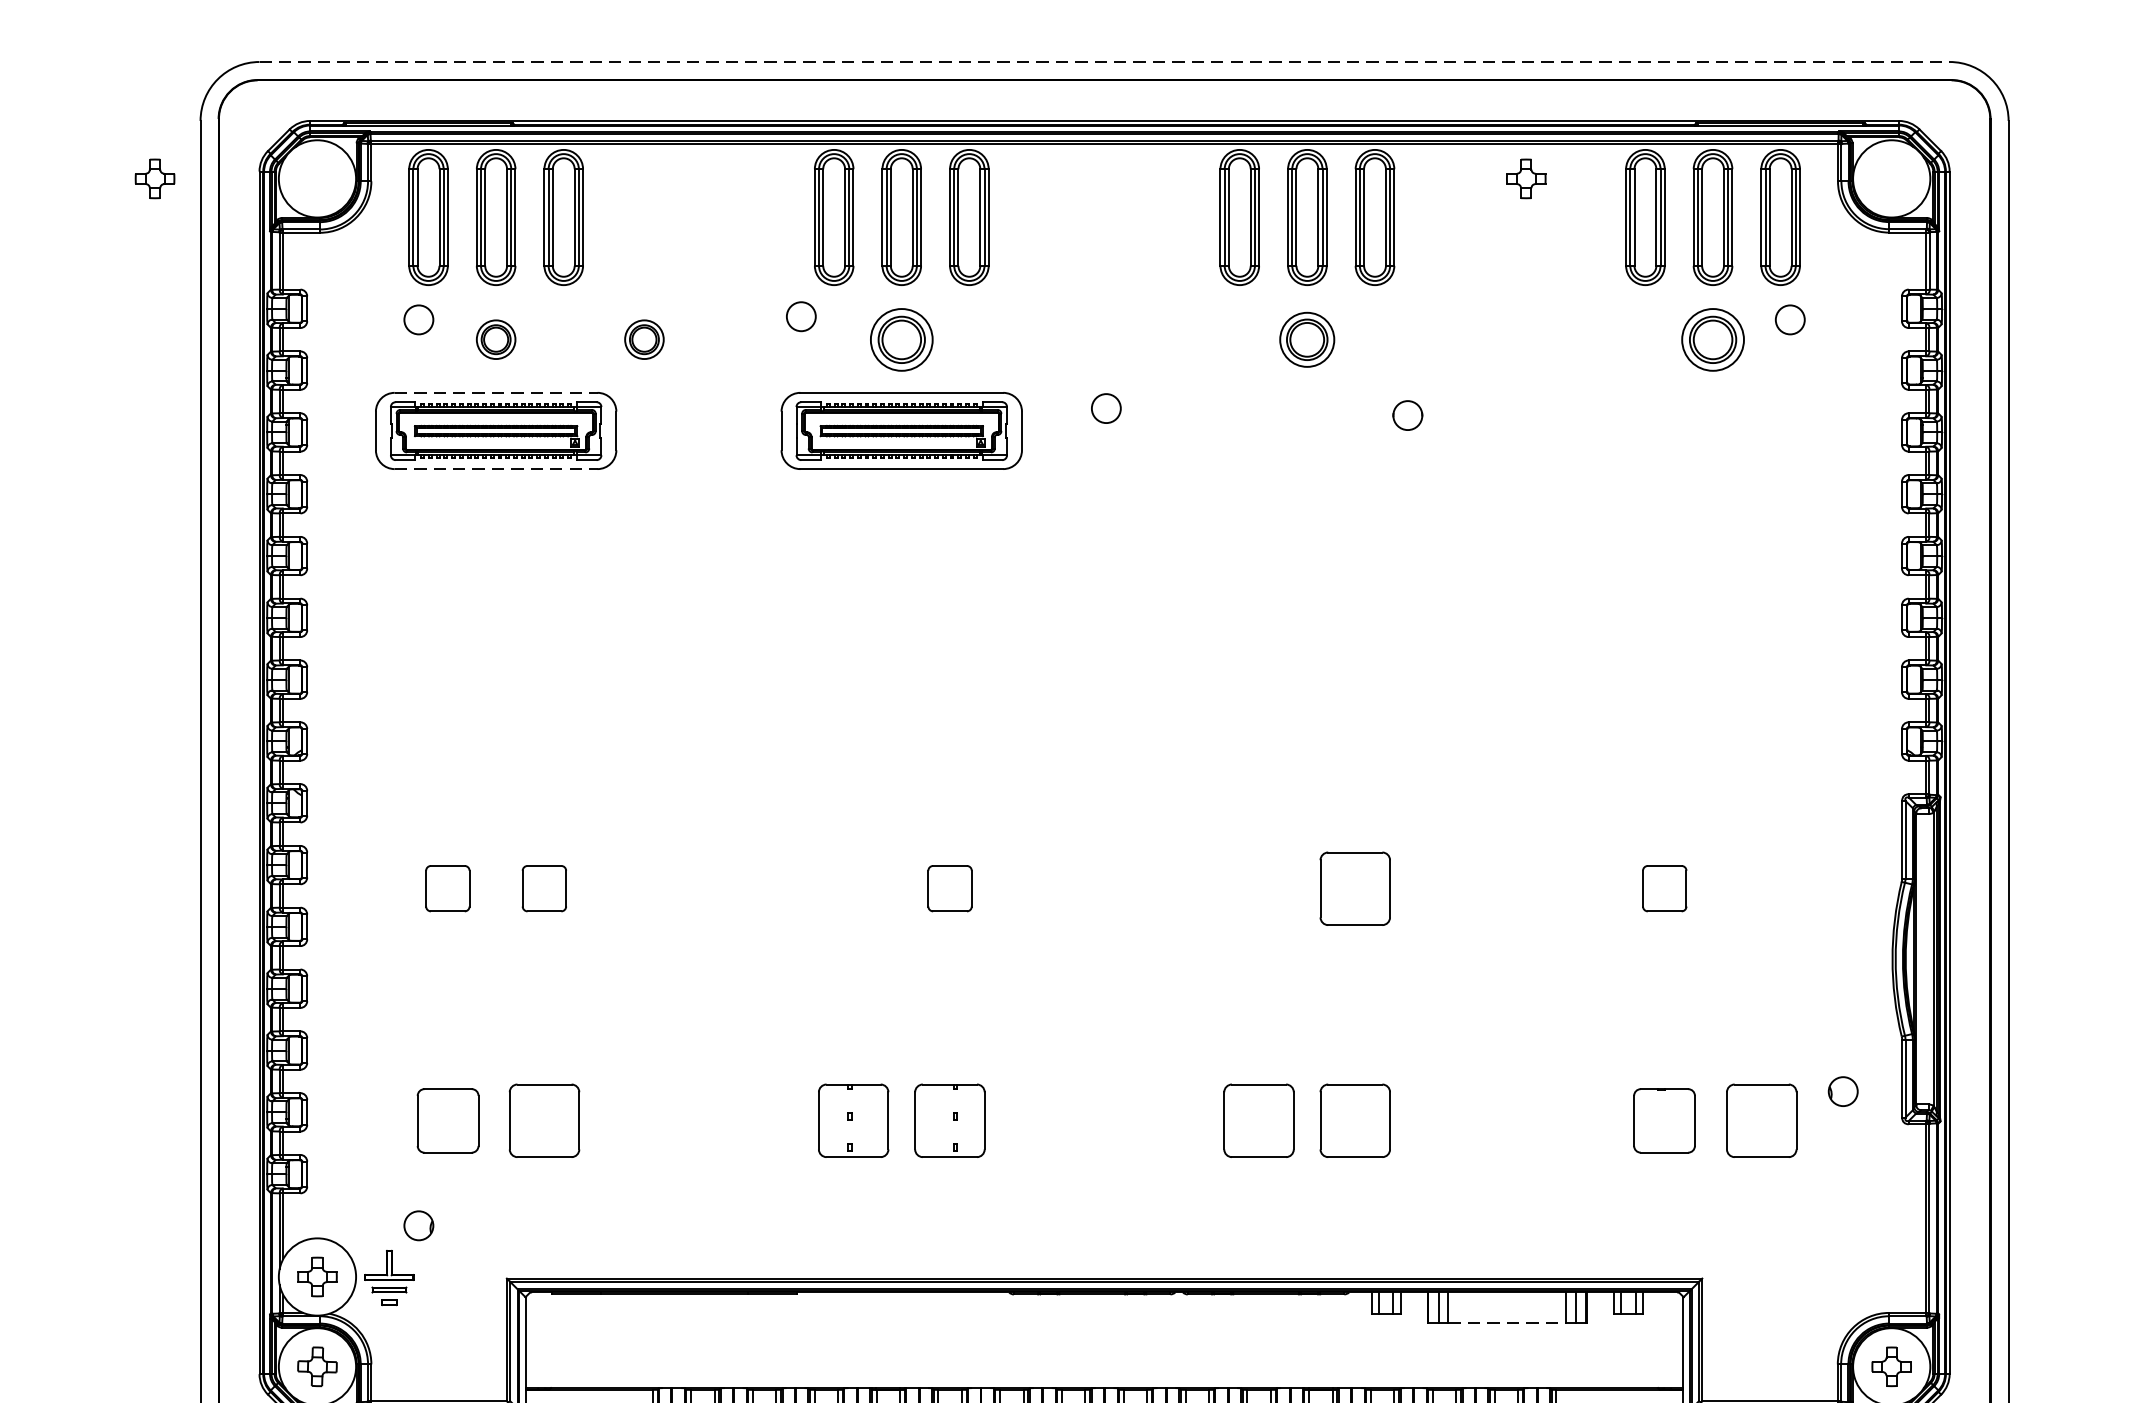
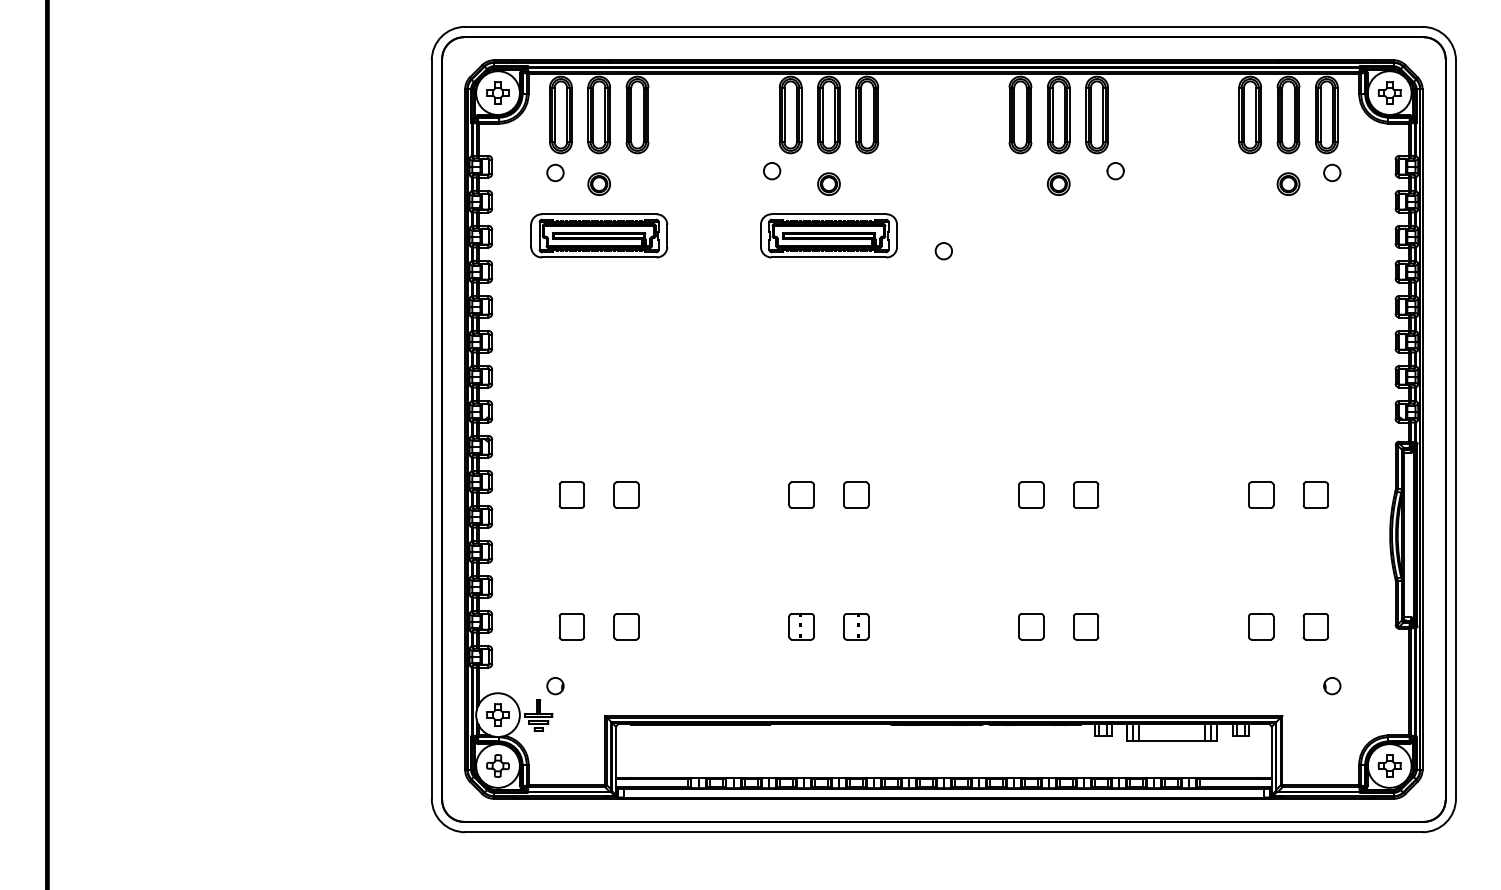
line: (1103, 61) -> (943, 26), dashed -> solid
part: (154, 177) -> (497, 92), moved
part: (1525, 177) -> (1389, 92), moved
part: (644, 338) -> (683, 183), removed
part: (900, 338) -> (828, 183), size x0.62
part: (1306, 338) -> (1058, 183), size x0.71
part: (1712, 338) -> (1288, 183), size x0.62
line: (496, 393) -> (599, 214), dashed -> solid
circle: (1105, 409) -> (943, 251), moved
circle: (1407, 416) -> (1115, 171), moved
line: (496, 469) -> (599, 257), dashed -> solid
part: (853, 887) -> (801, 494), added
part: (1259, 887) -> (1031, 494), added
part: (1356, 887) -> (1086, 494), size x0.62
part: (1760, 887) -> (1315, 494), added
circle: (1843, 1092) -> (1332, 686), moved
part: (447, 1120) -> (571, 626), size x0.71
part: (544, 1120) -> (626, 626), size x0.62
part: (853, 1120) -> (801, 626), size x0.62
part: (950, 1120) -> (856, 626), size x0.62
part: (1259, 1120) -> (1031, 626), size x0.62
part: (1356, 1120) -> (1086, 626), size x0.62
part: (1665, 1120) -> (1261, 626), size x0.71
part: (1760, 1120) -> (1315, 626), size x0.62
line: (1508, 1323) -> (1172, 741), dashed -> solid

